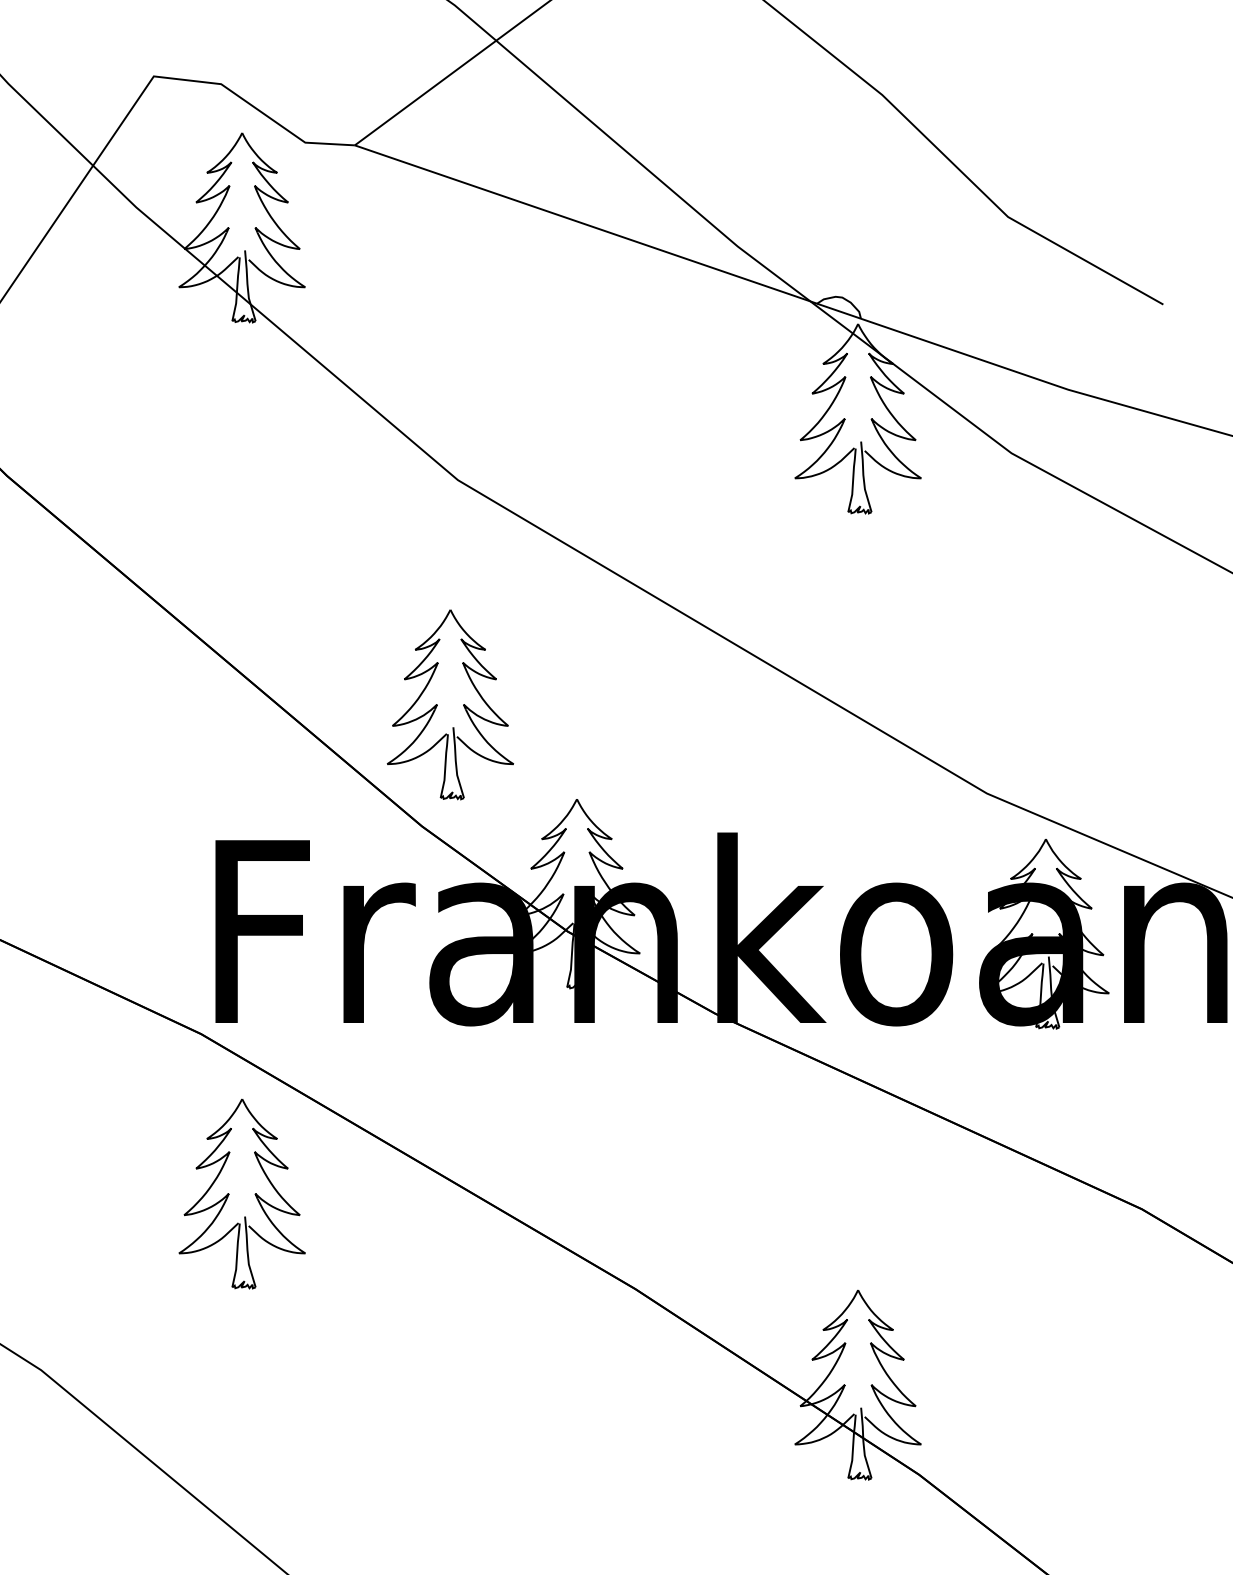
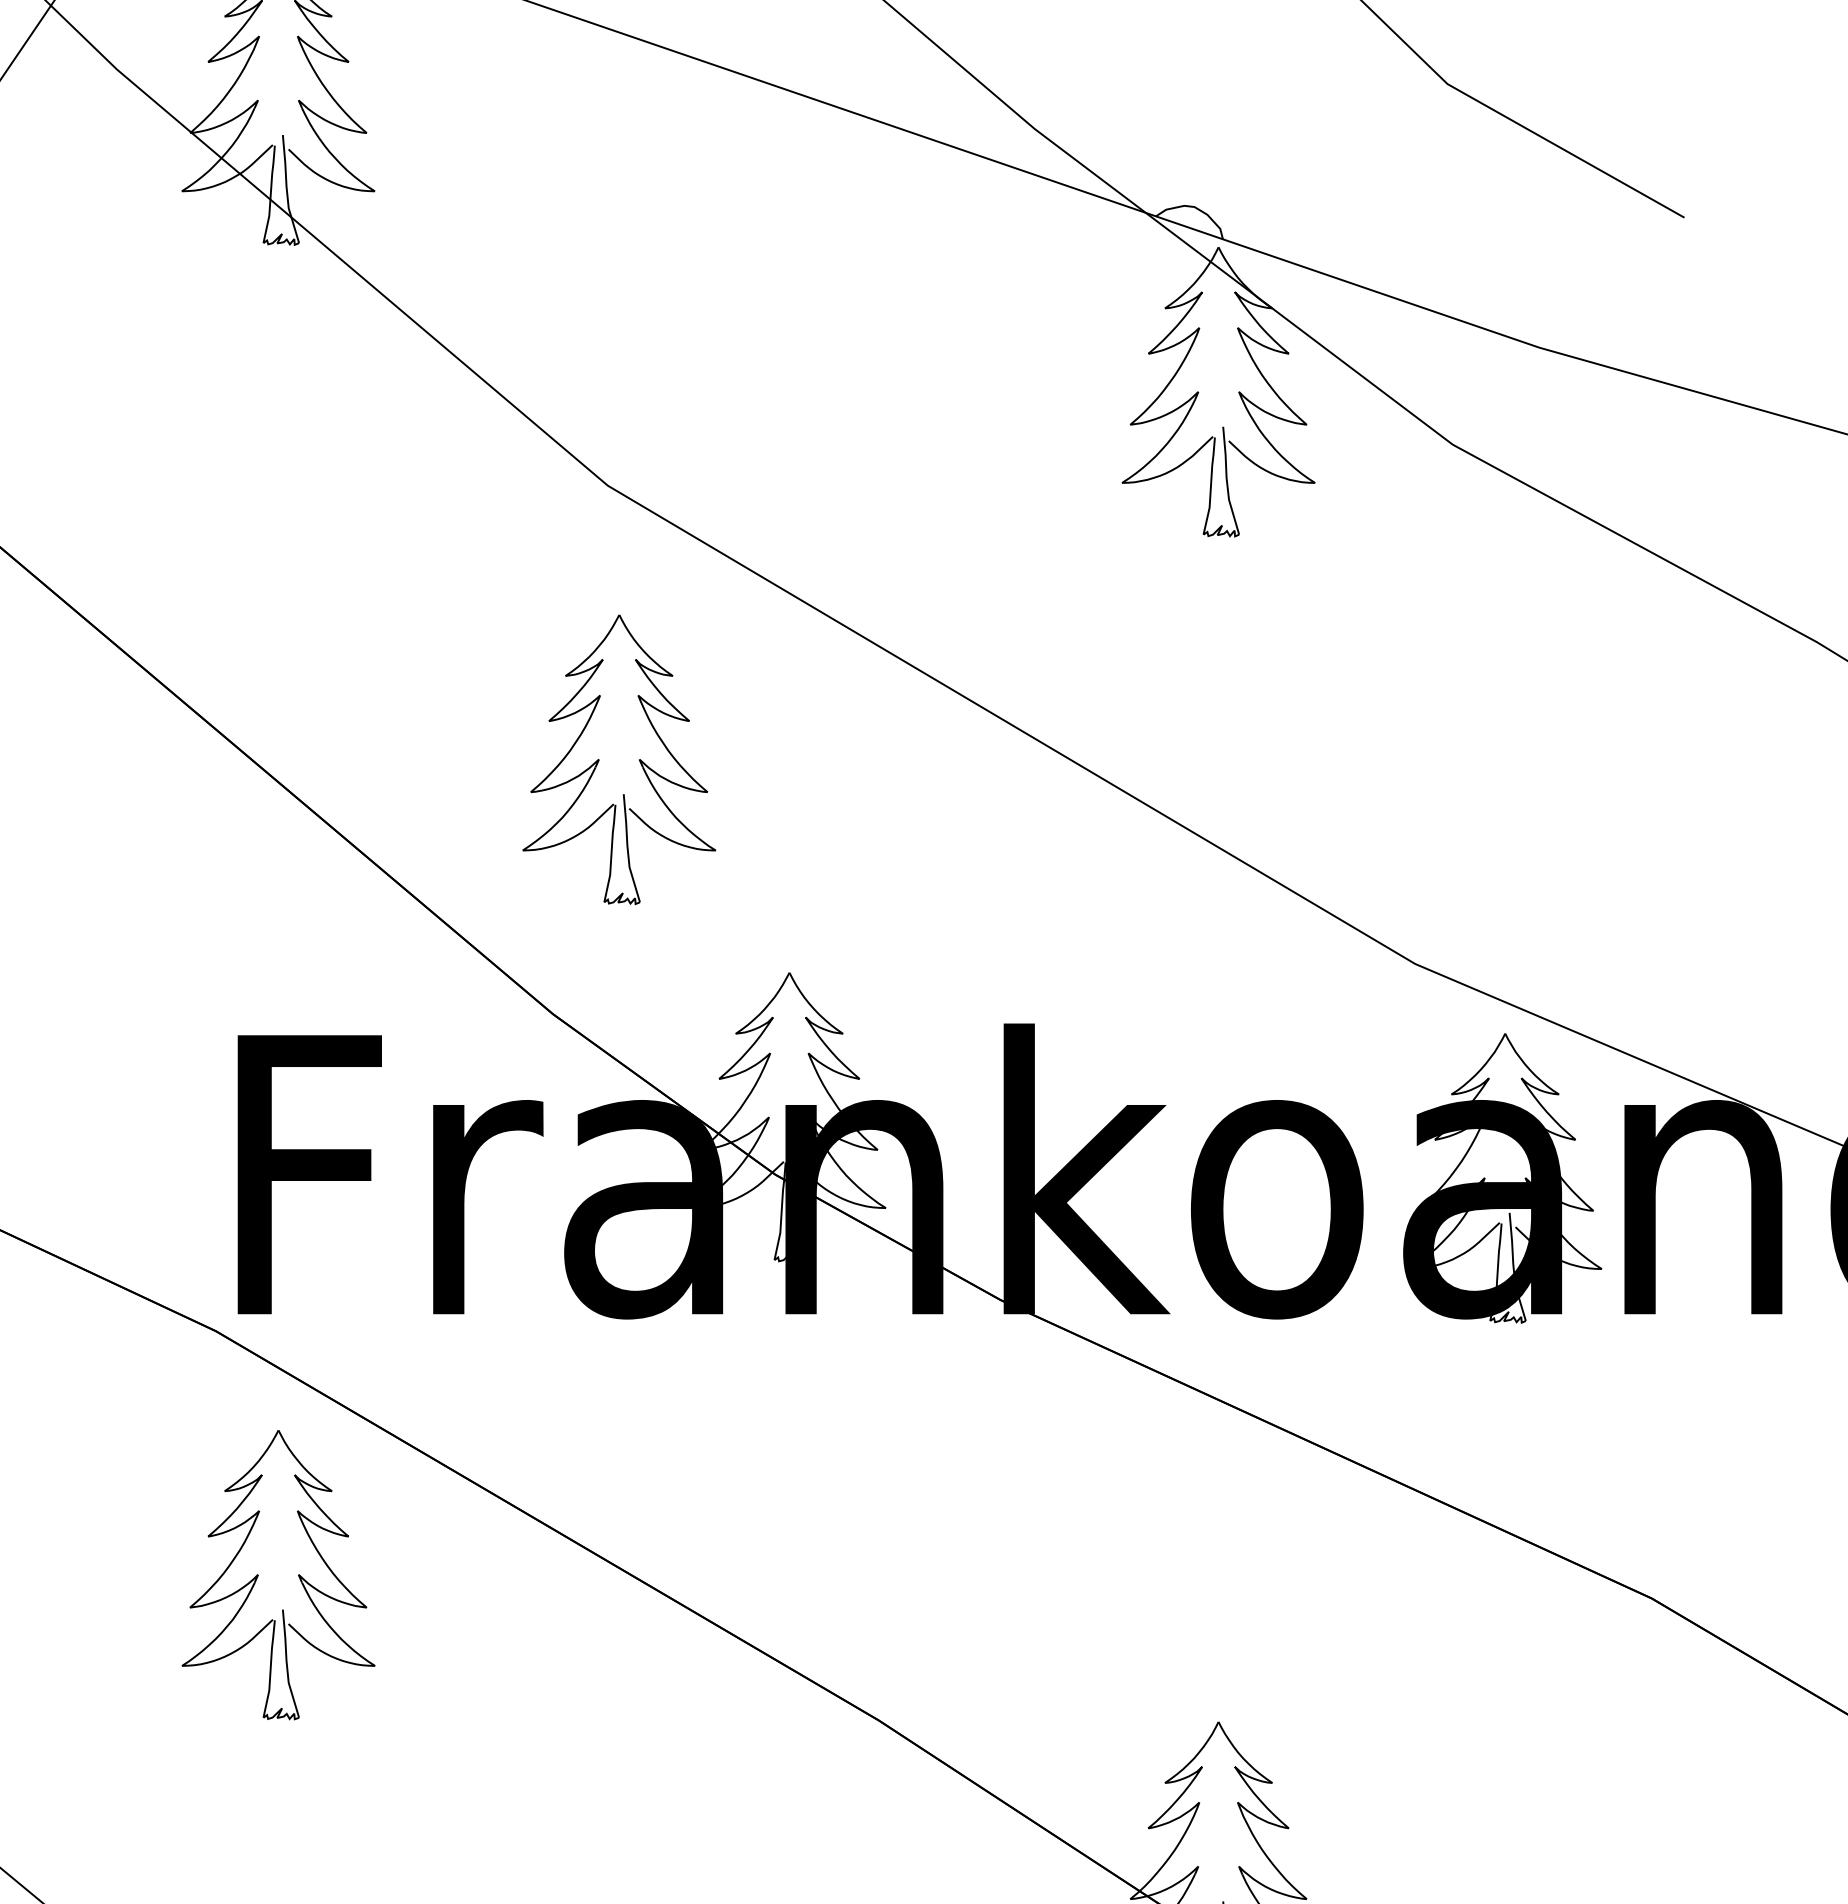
part: (450, 704) -> (619, 759), moved

